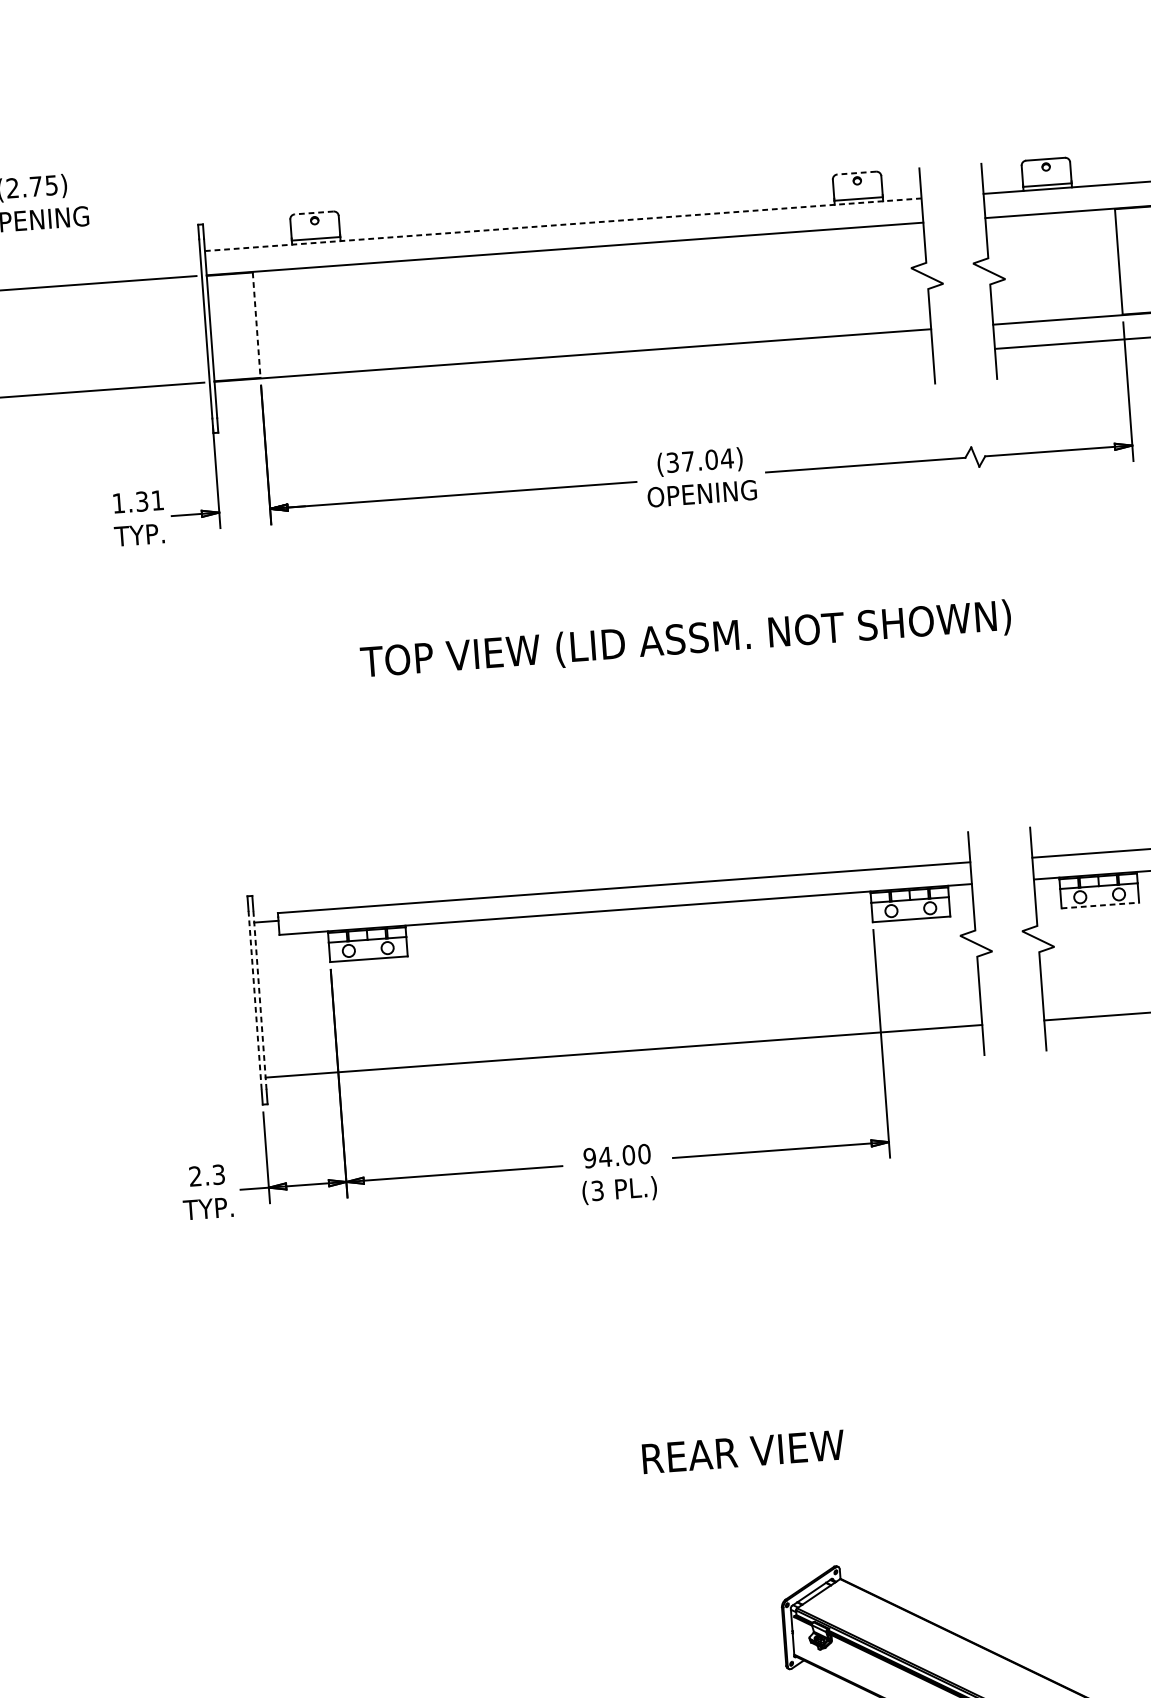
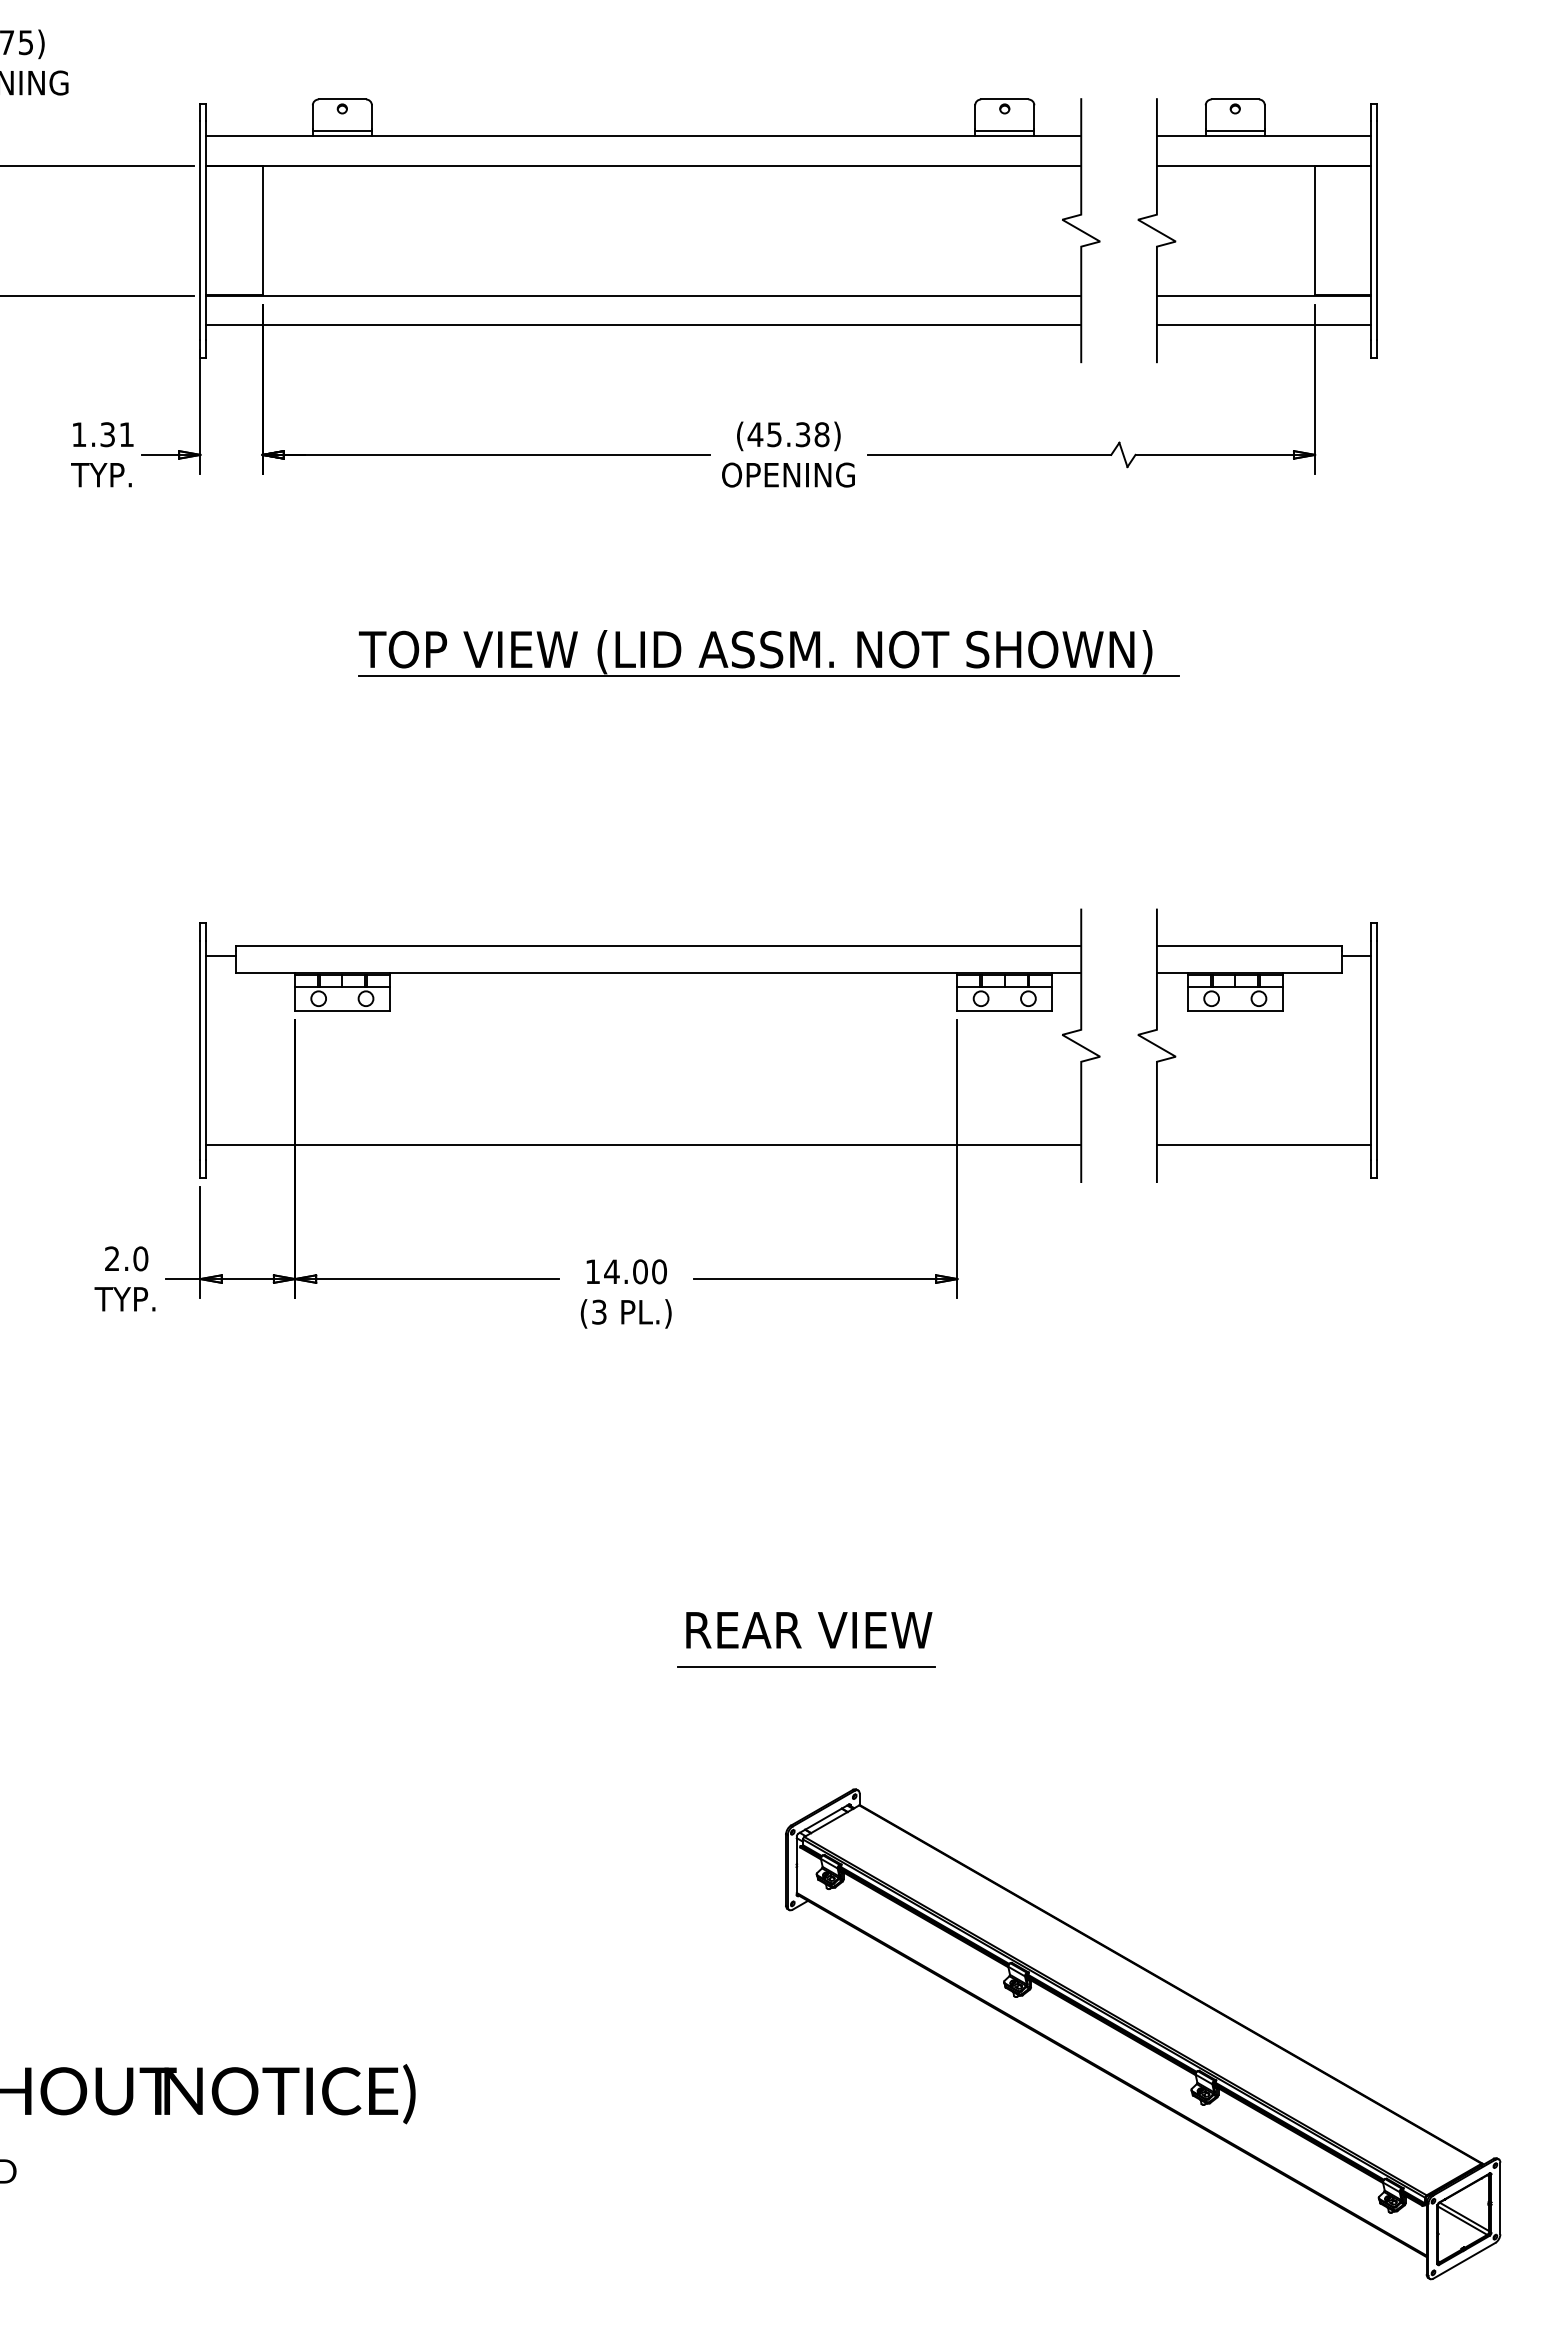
line: (856, 173) -> (1004, 99), dashed -> solid
line: (314, 212) -> (342, 99), dashed -> solid
line: (563, 225) -> (644, 136), dashed -> solid
line: (256, 325) -> (262, 231), dashed -> solid
line: (574, 379) -> (643, 325), added
text: (699, 460) -> (788, 434), (37.04) -> (45.38)
line: (697, 659) -> (768, 676), added
line: (1100, 905) -> (1235, 1010), dashed -> solid
line: (260, 1000) -> (206, 1050), dashed -> solid
line: (255, 1001) -> (200, 1051), dashed -> solid
text: (589, 1157) -> (592, 1271), 94.00 -> 14.00
text: (218, 1174) -> (140, 1258), 2.3 -> 2.0
text: (743, 1452) -> (809, 1630), moved
line: (788, 1468) -> (806, 1666), added

